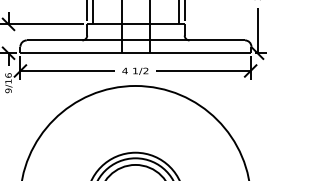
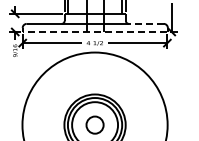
line: (215, 39) -> (145, 23), solid -> dashed
line: (134, 52) -> (94, 31), solid -> dashed

